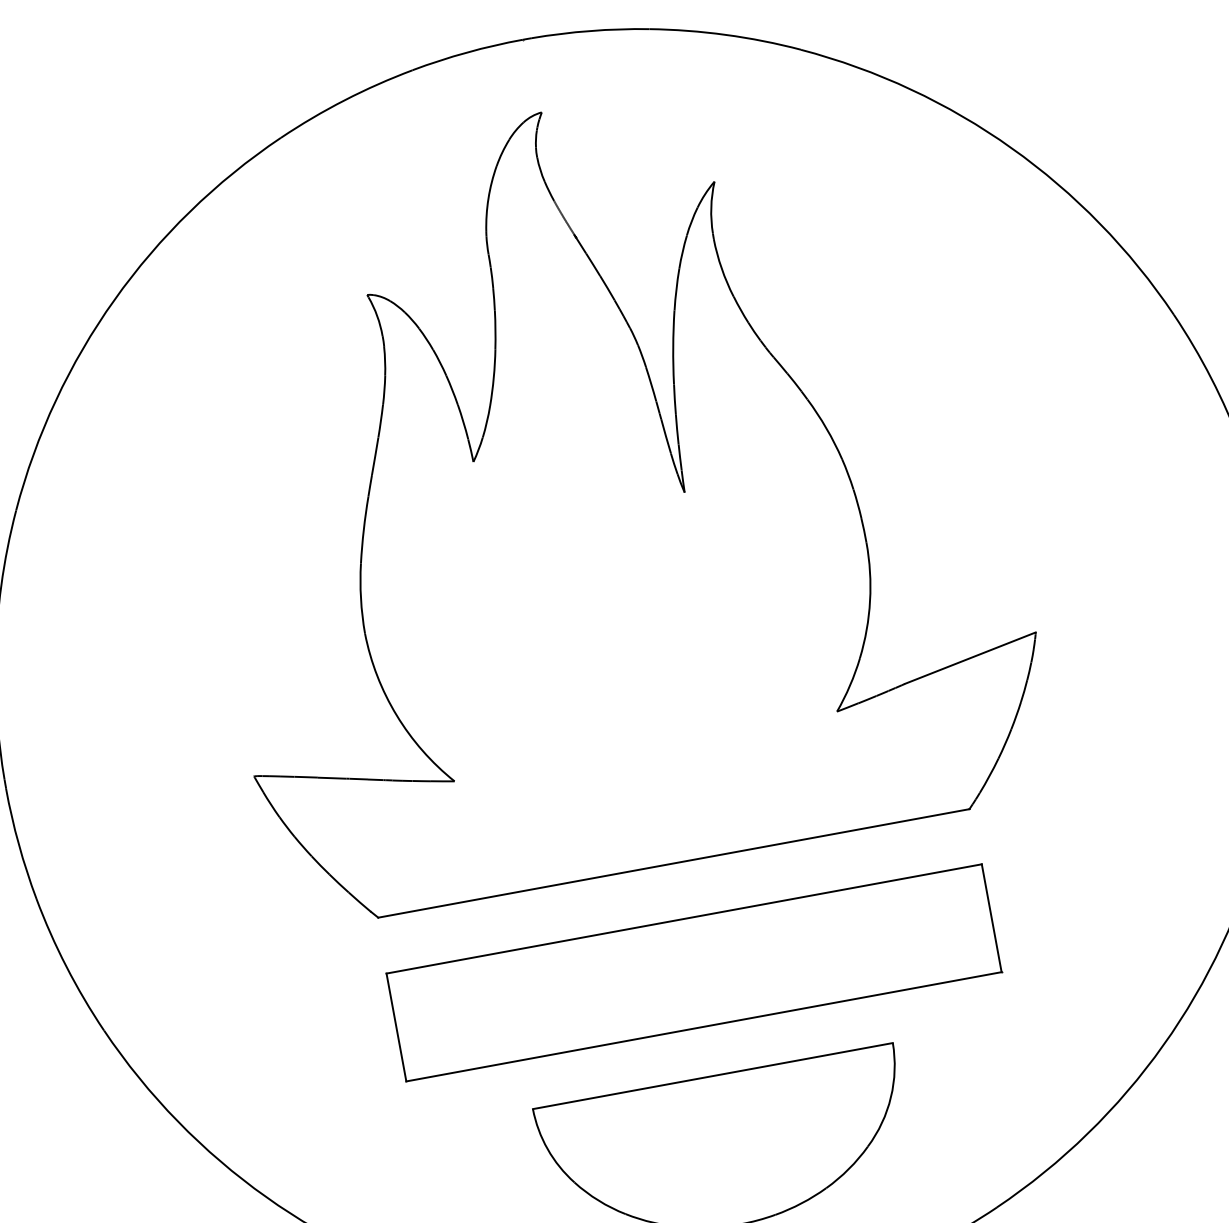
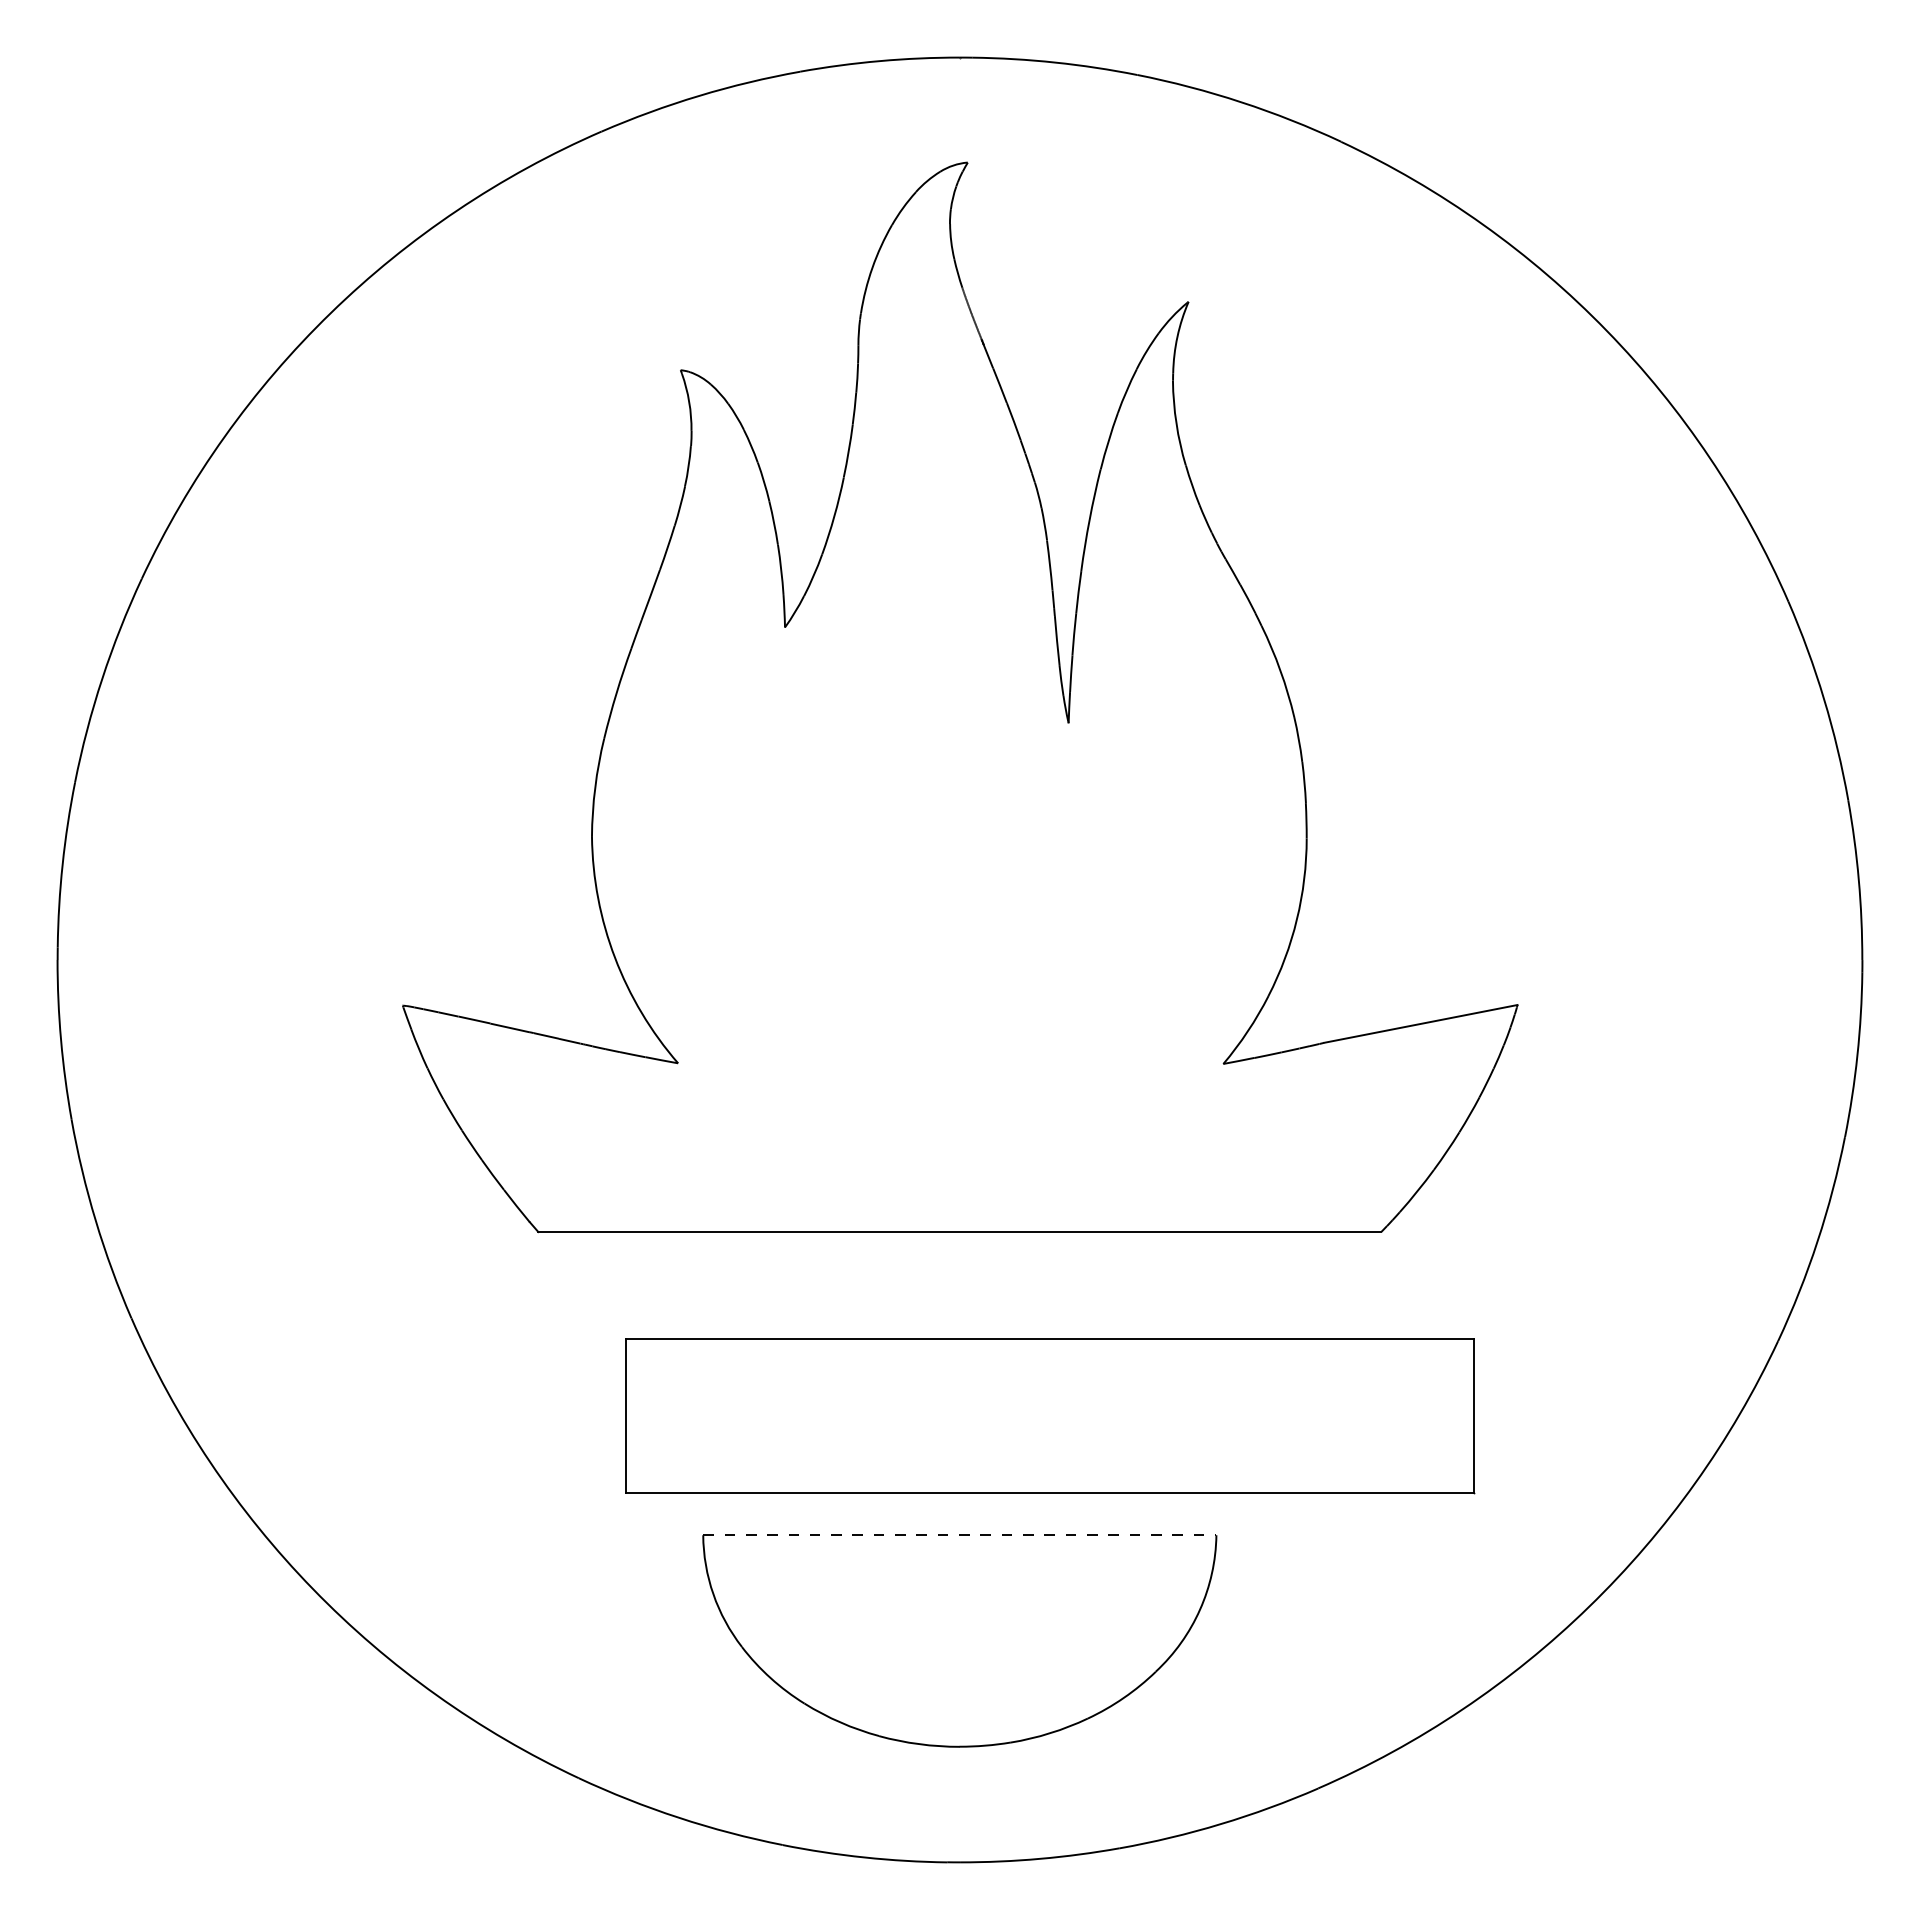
part: (694, 973) -> (1050, 1416), moved
line: (712, 1076) -> (959, 1535), solid -> dashed

